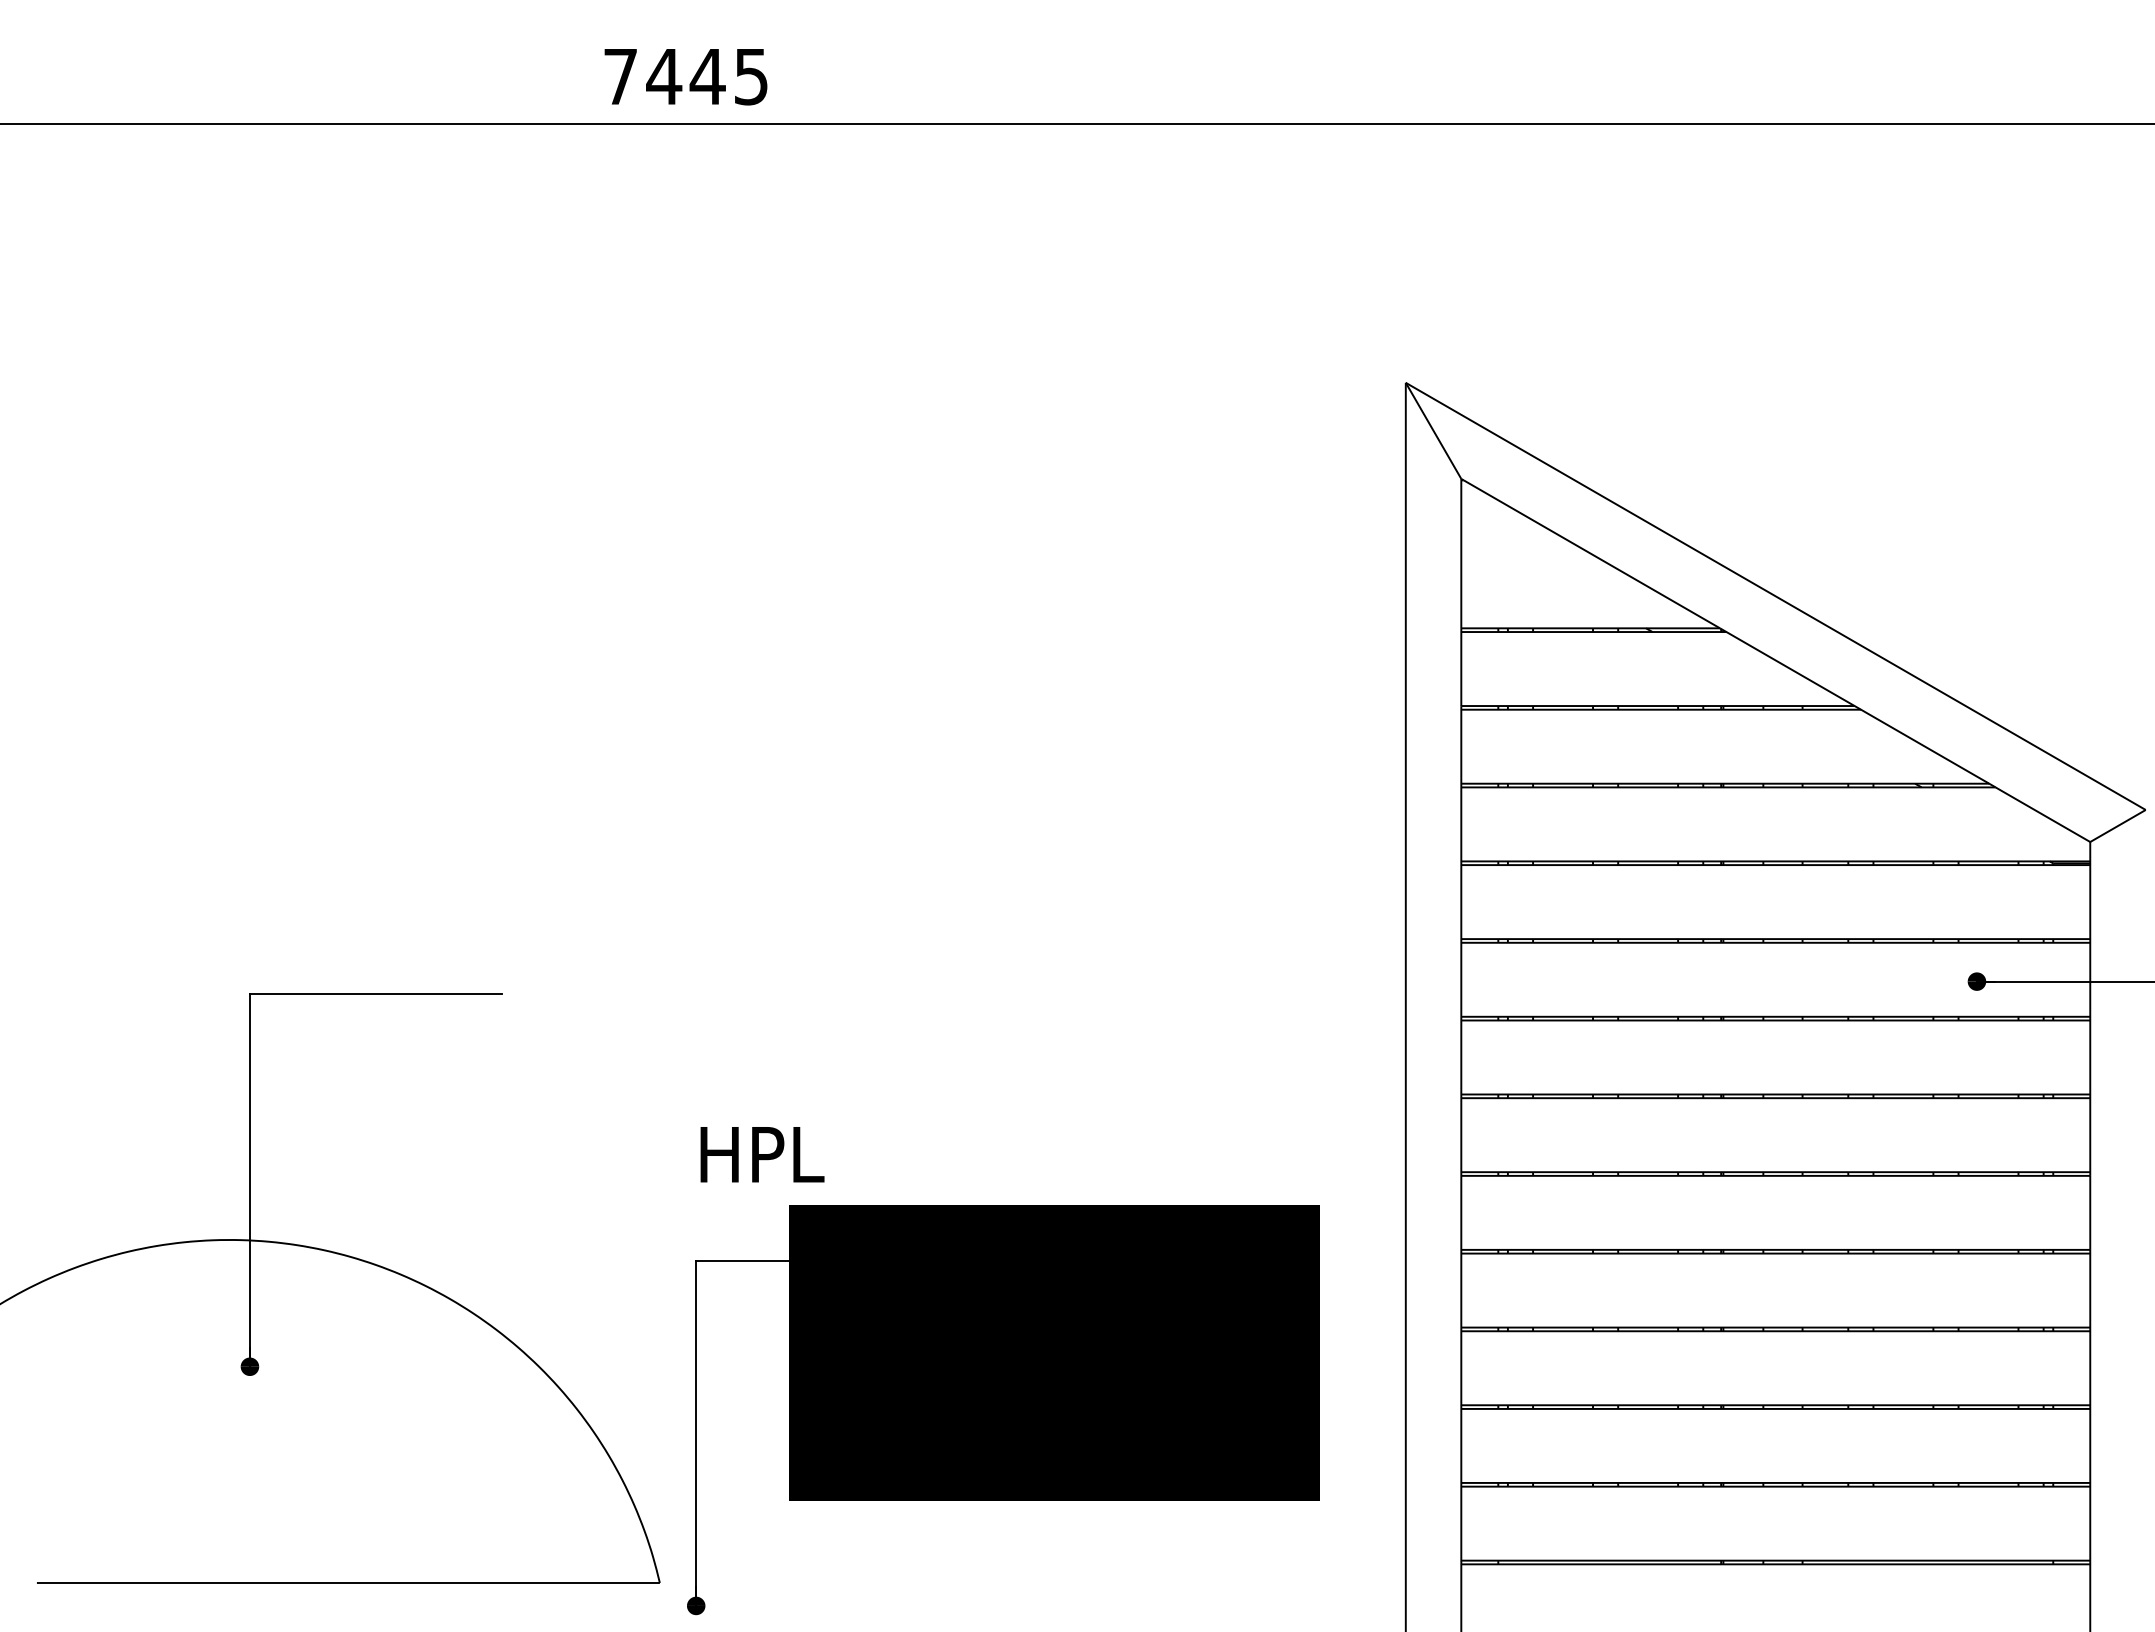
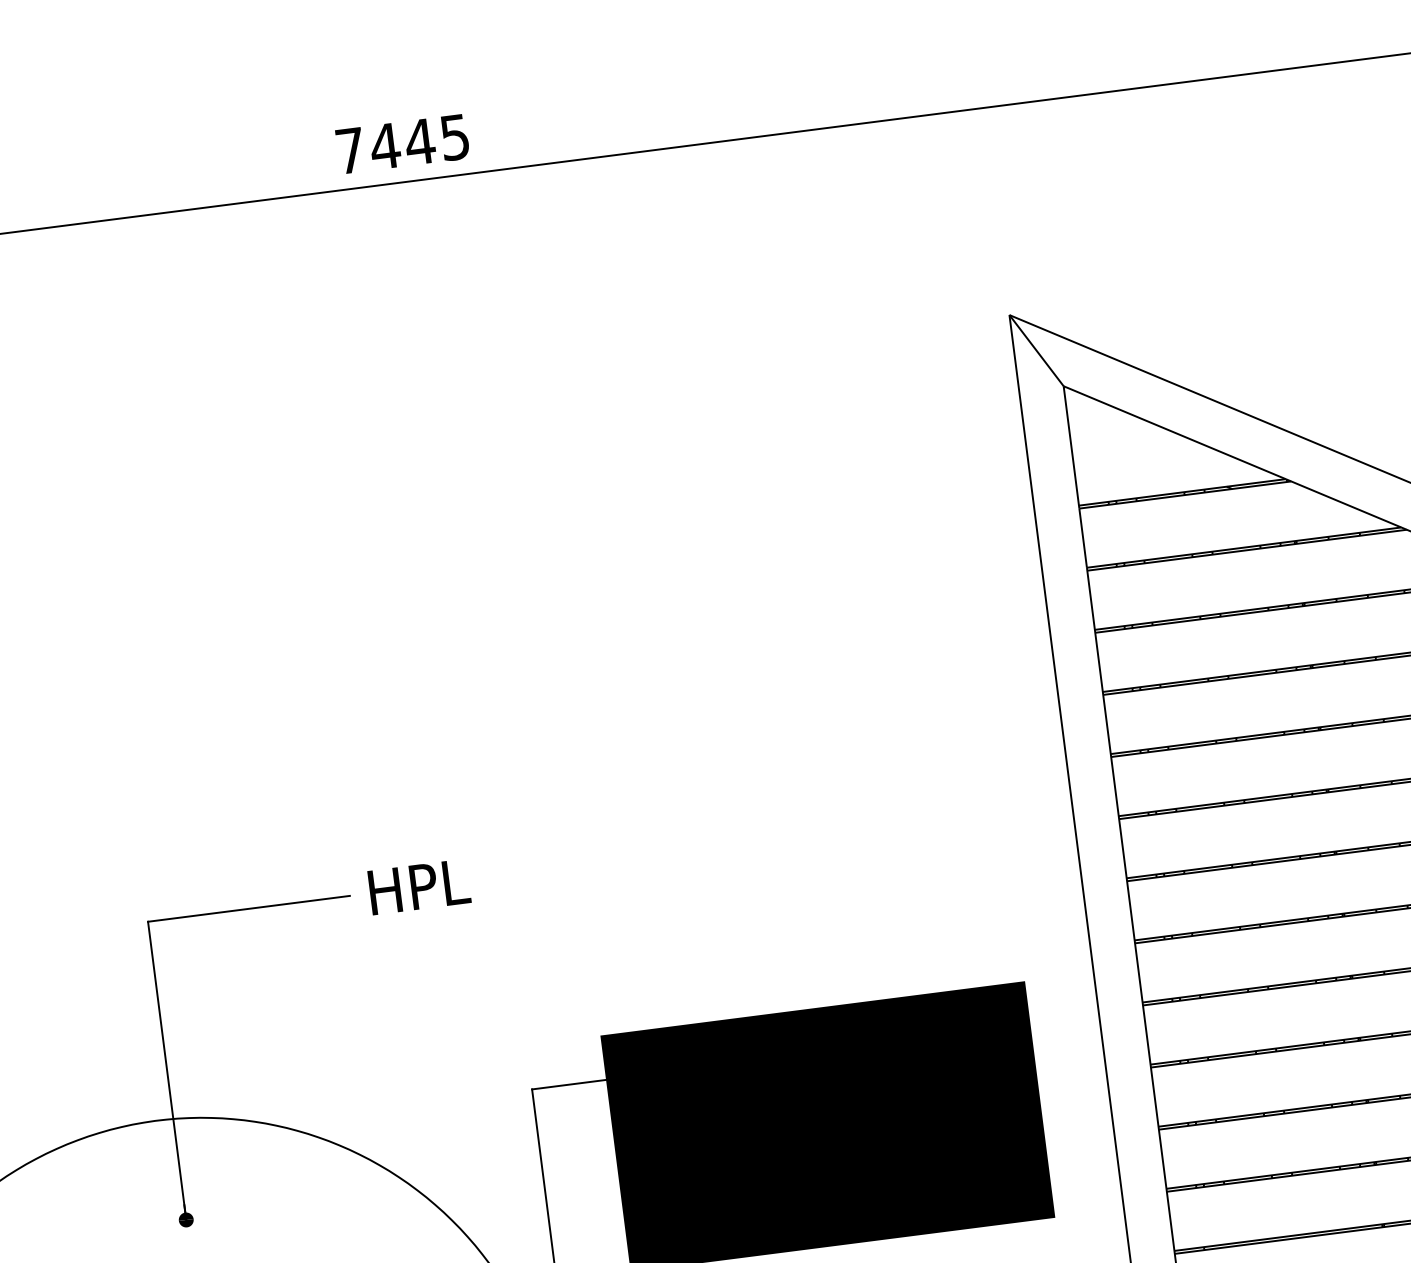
text: (762, 1154) -> (419, 886), moved

